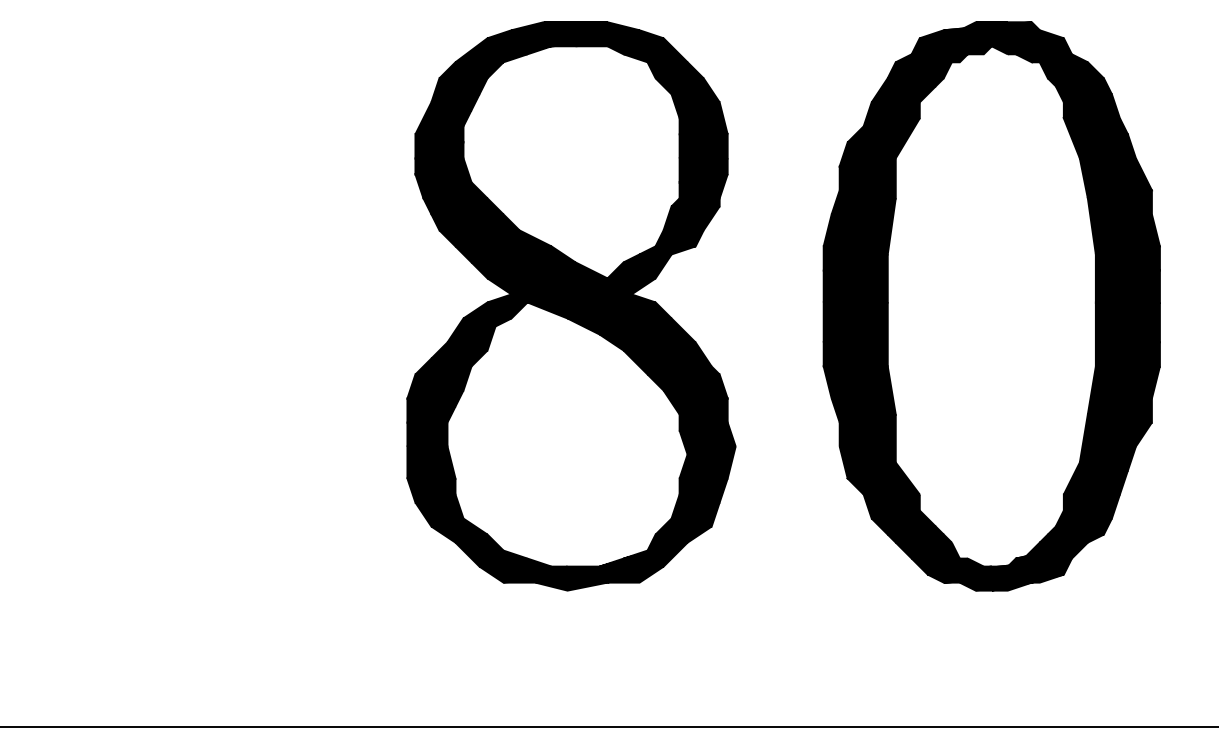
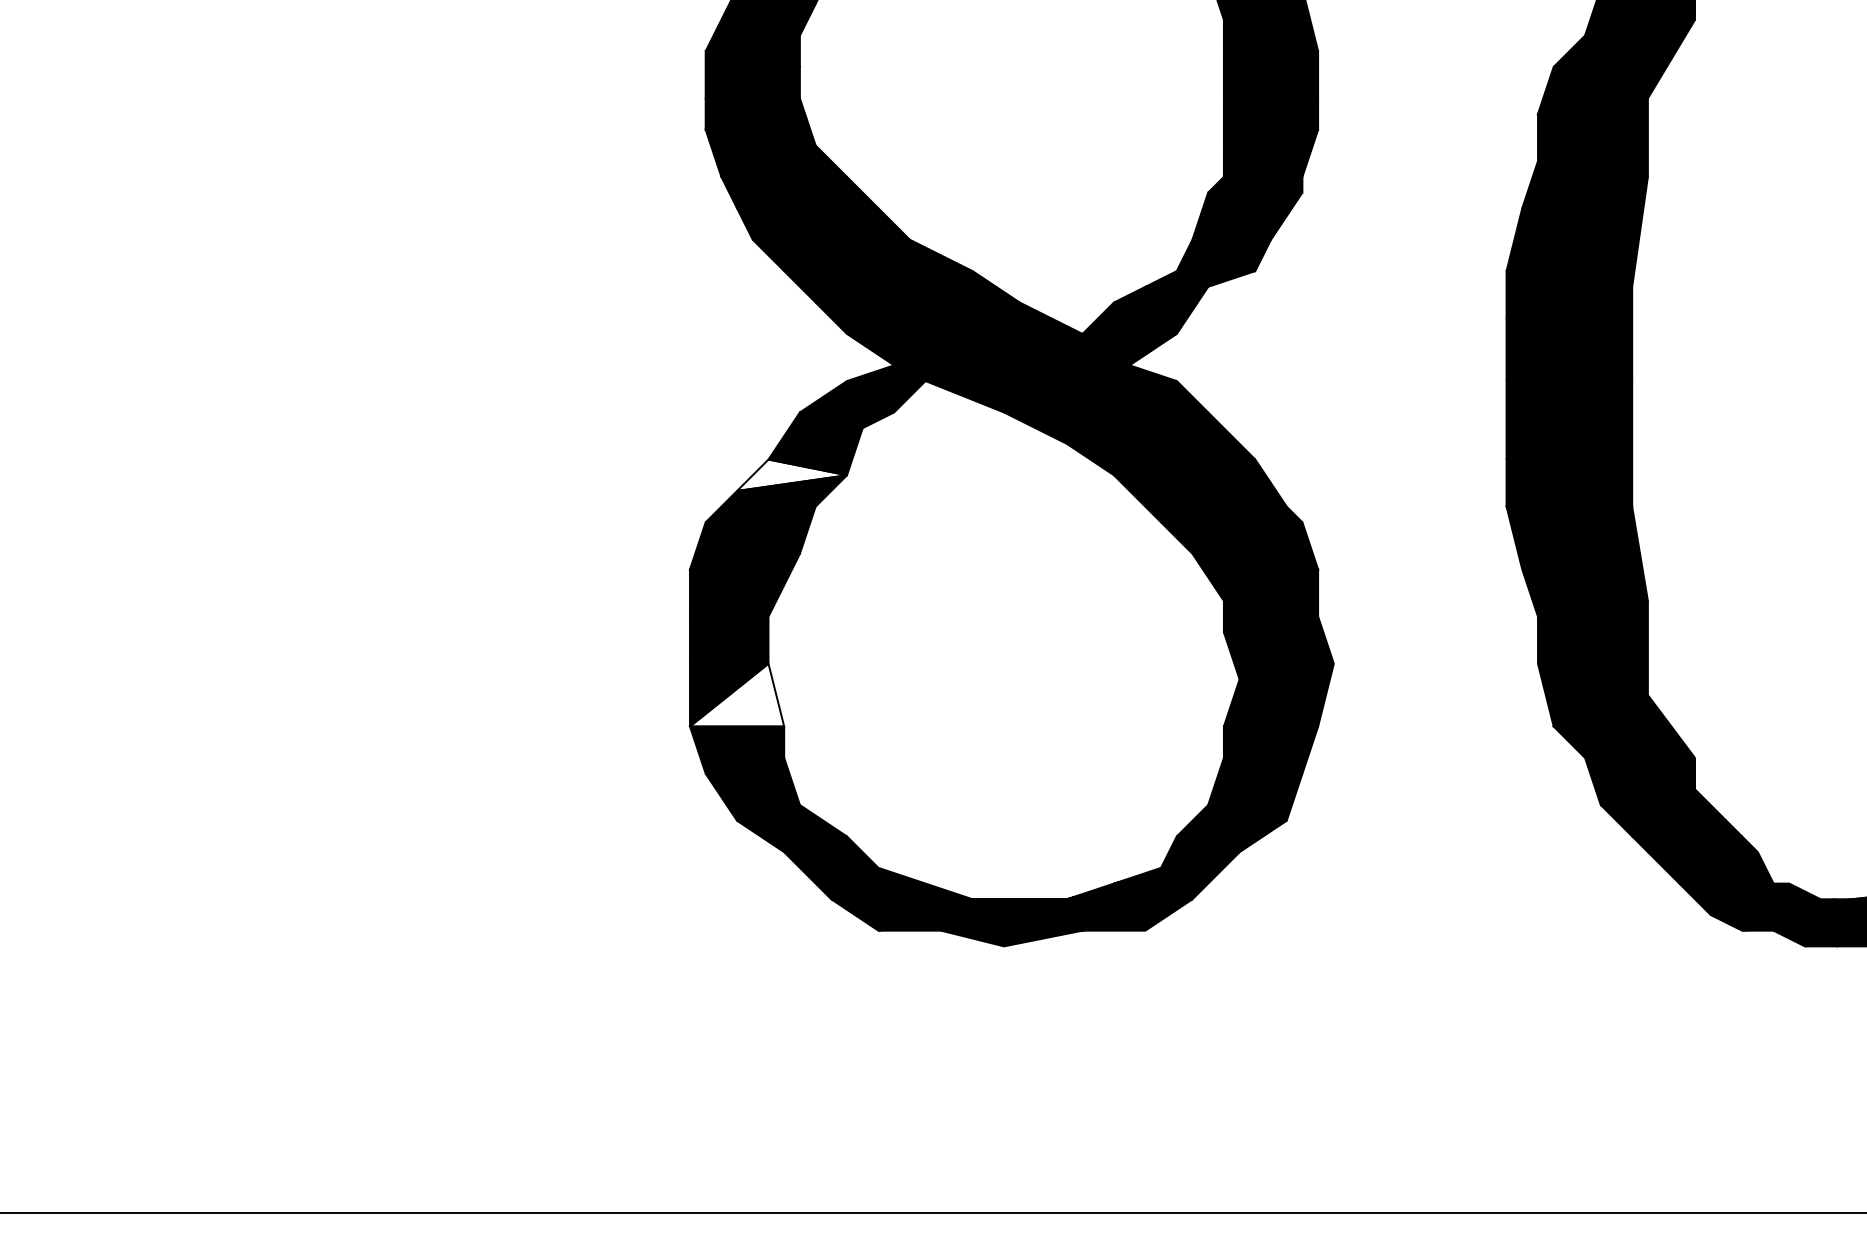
fill: (459, 350) -> (792, 475), removed
fill: (431, 462) -> (737, 695), removed

